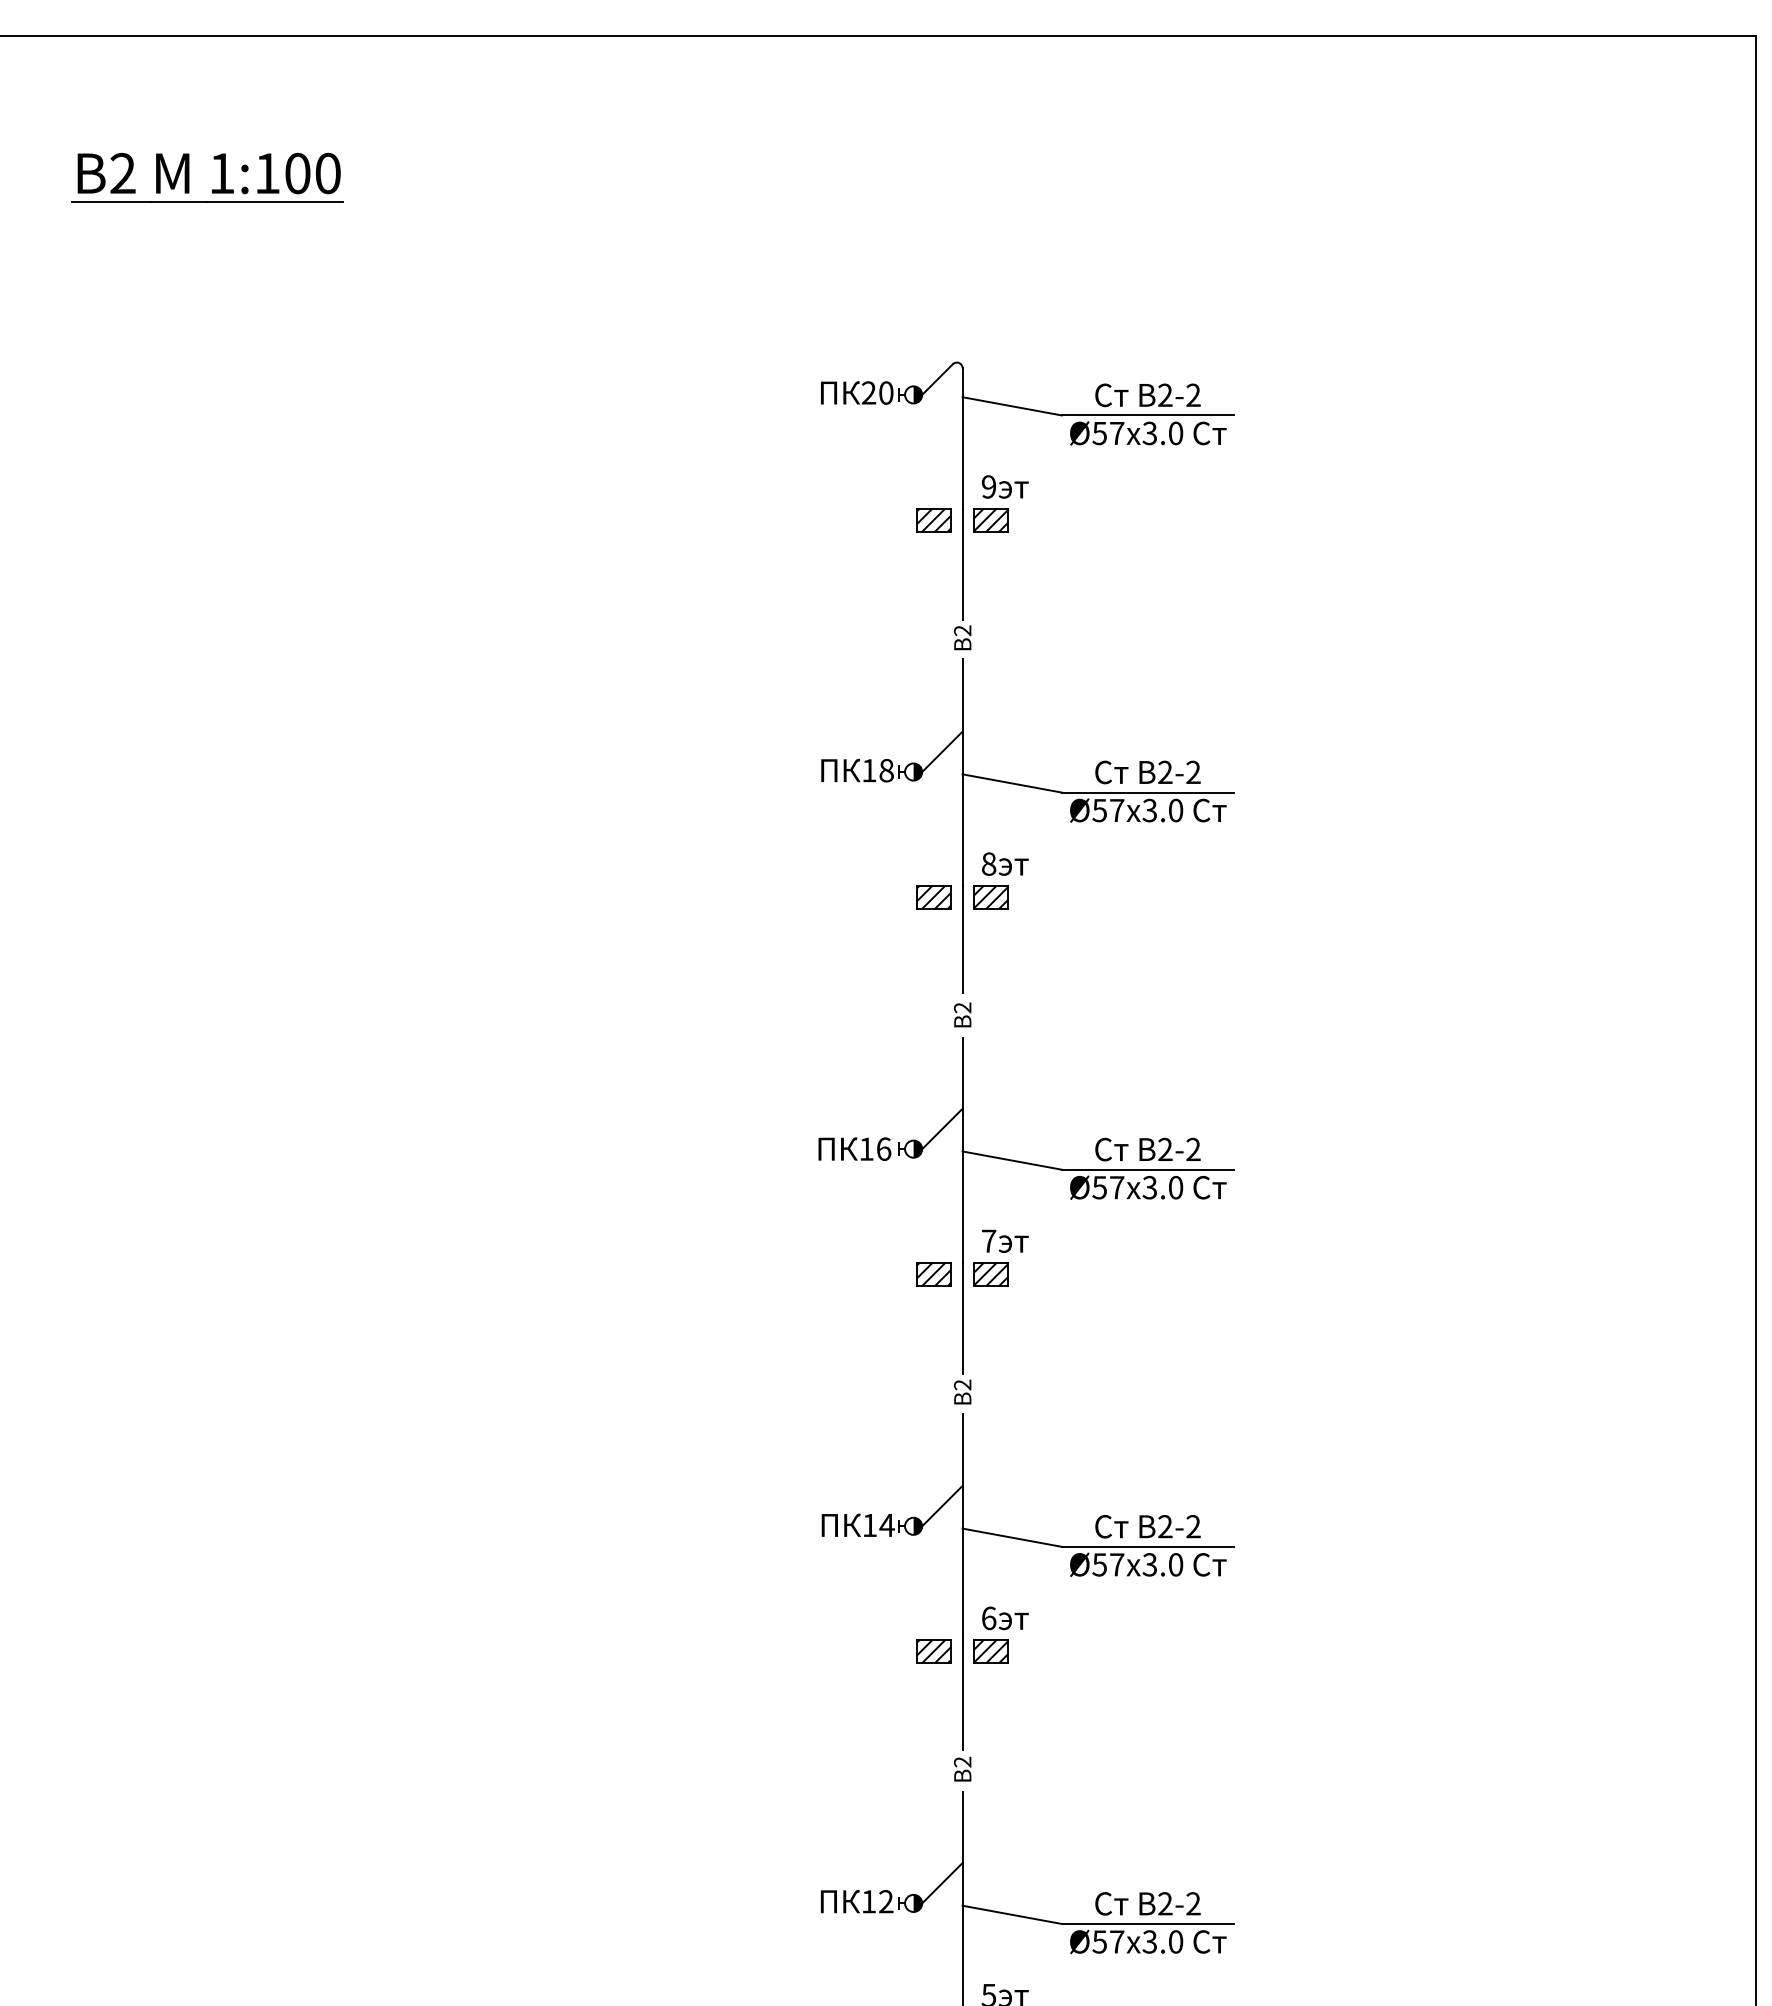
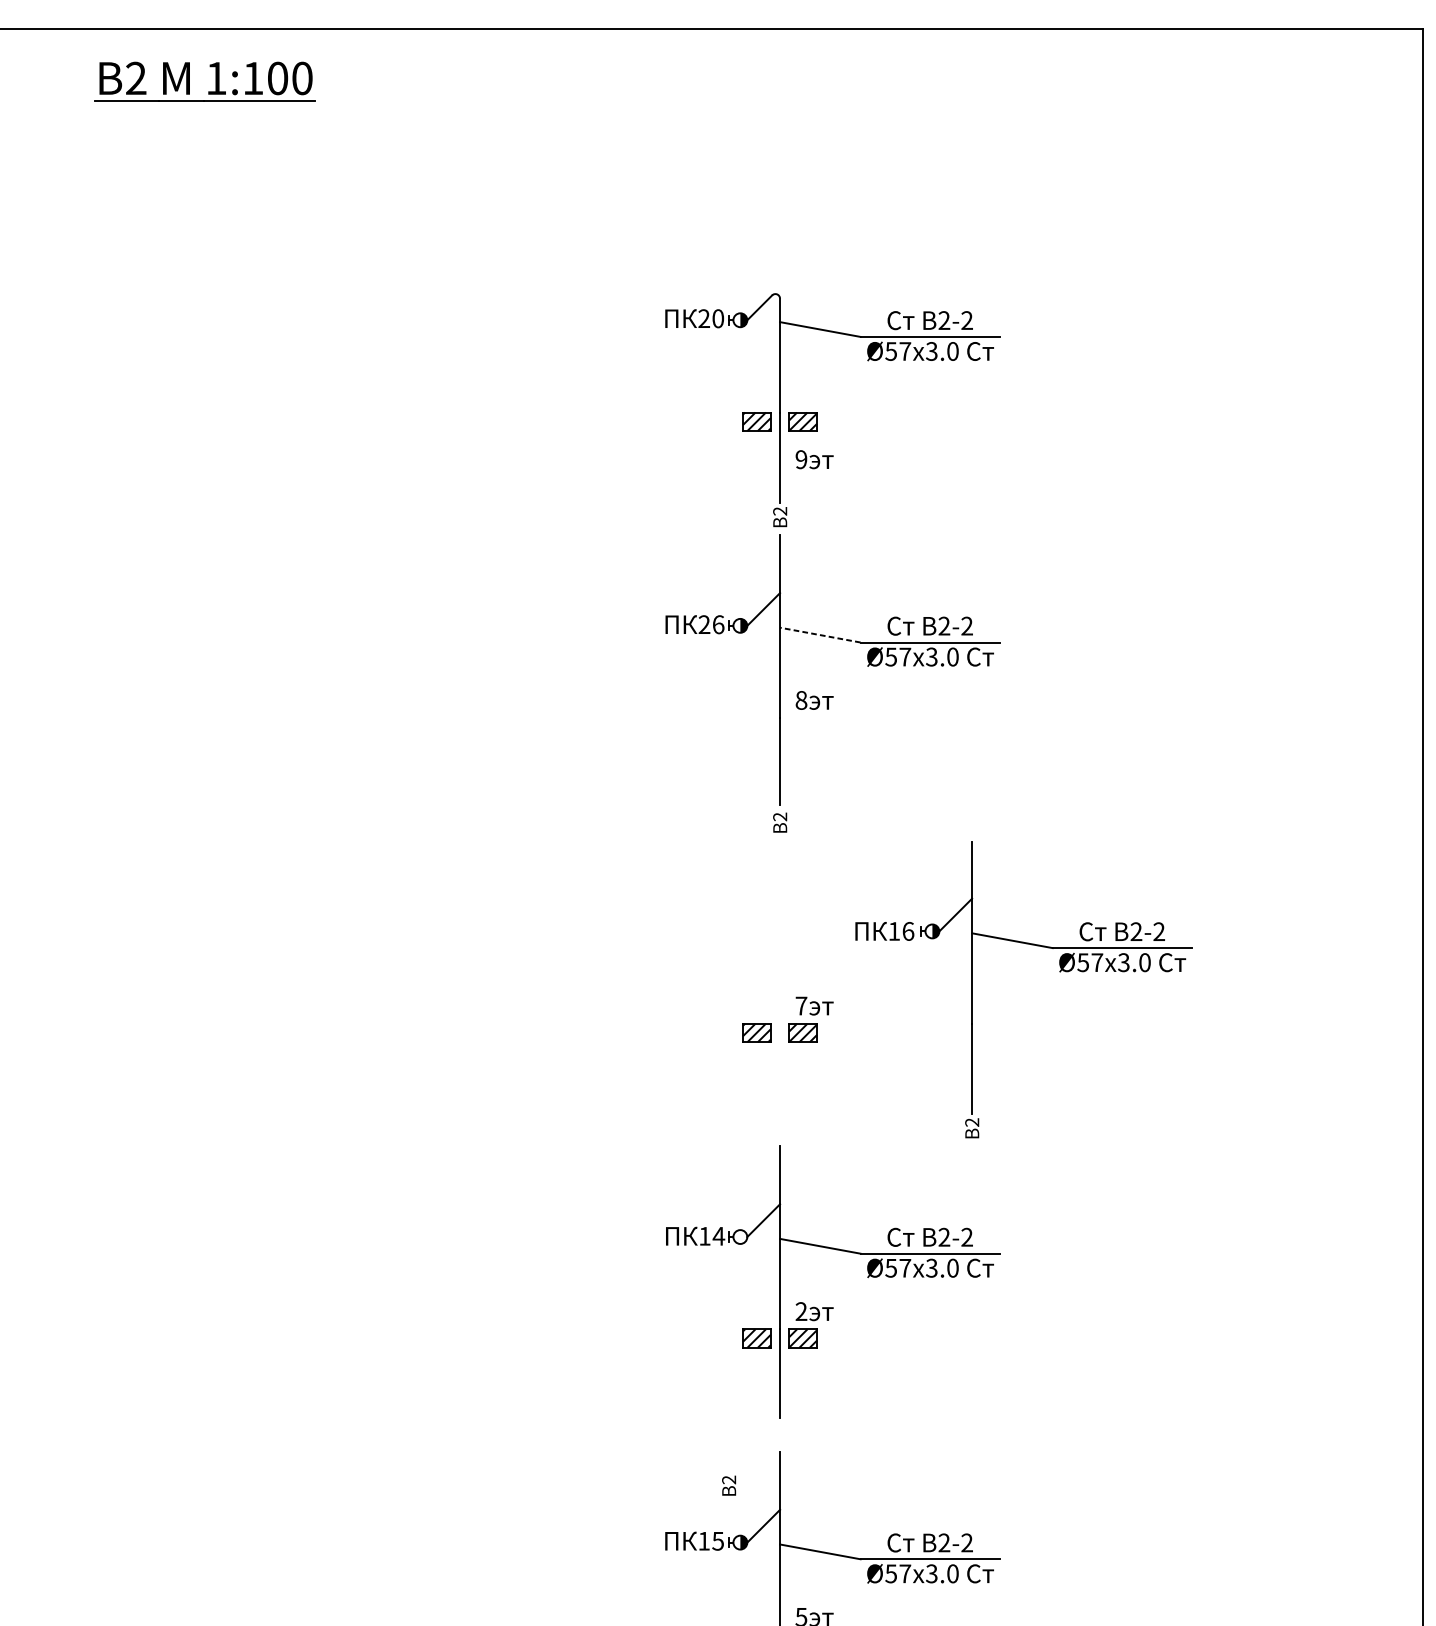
part: (212, 189) -> (208, 91), moved
text: (1004, 486) -> (814, 459), moved
text: (877, 770) -> (711, 624), 18 -> 26
line: (1012, 783) -> (820, 635), solid -> dashed
part: (951, 897) -> (771, 727), removed
part: (1070, 1199) -> (1059, 972), moved
fill: (917, 1525) -> (743, 1236), removed
text: (988, 1618) -> (801, 1311), 6 -> 2
text: (962, 1768) -> (728, 1485), moved
text: (885, 1901) -> (717, 1541), 12 -> 15

